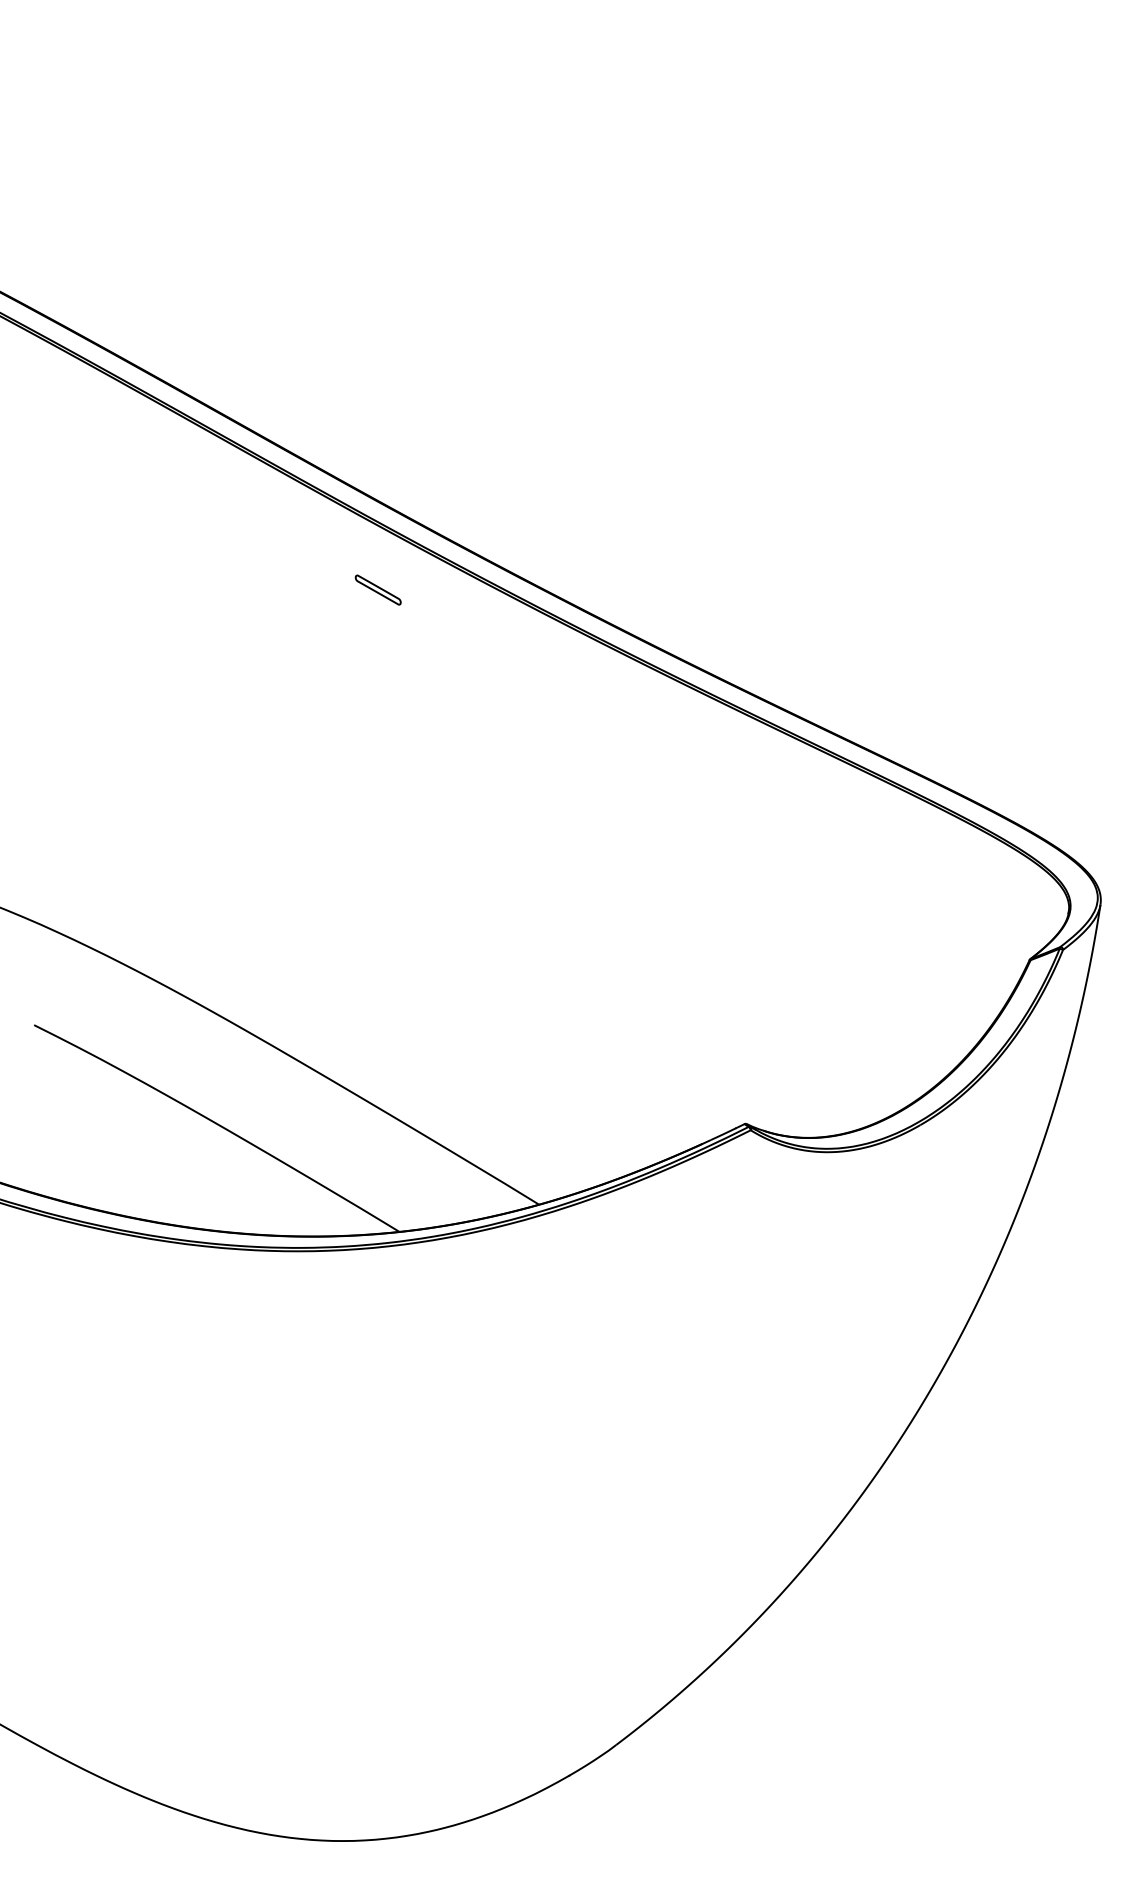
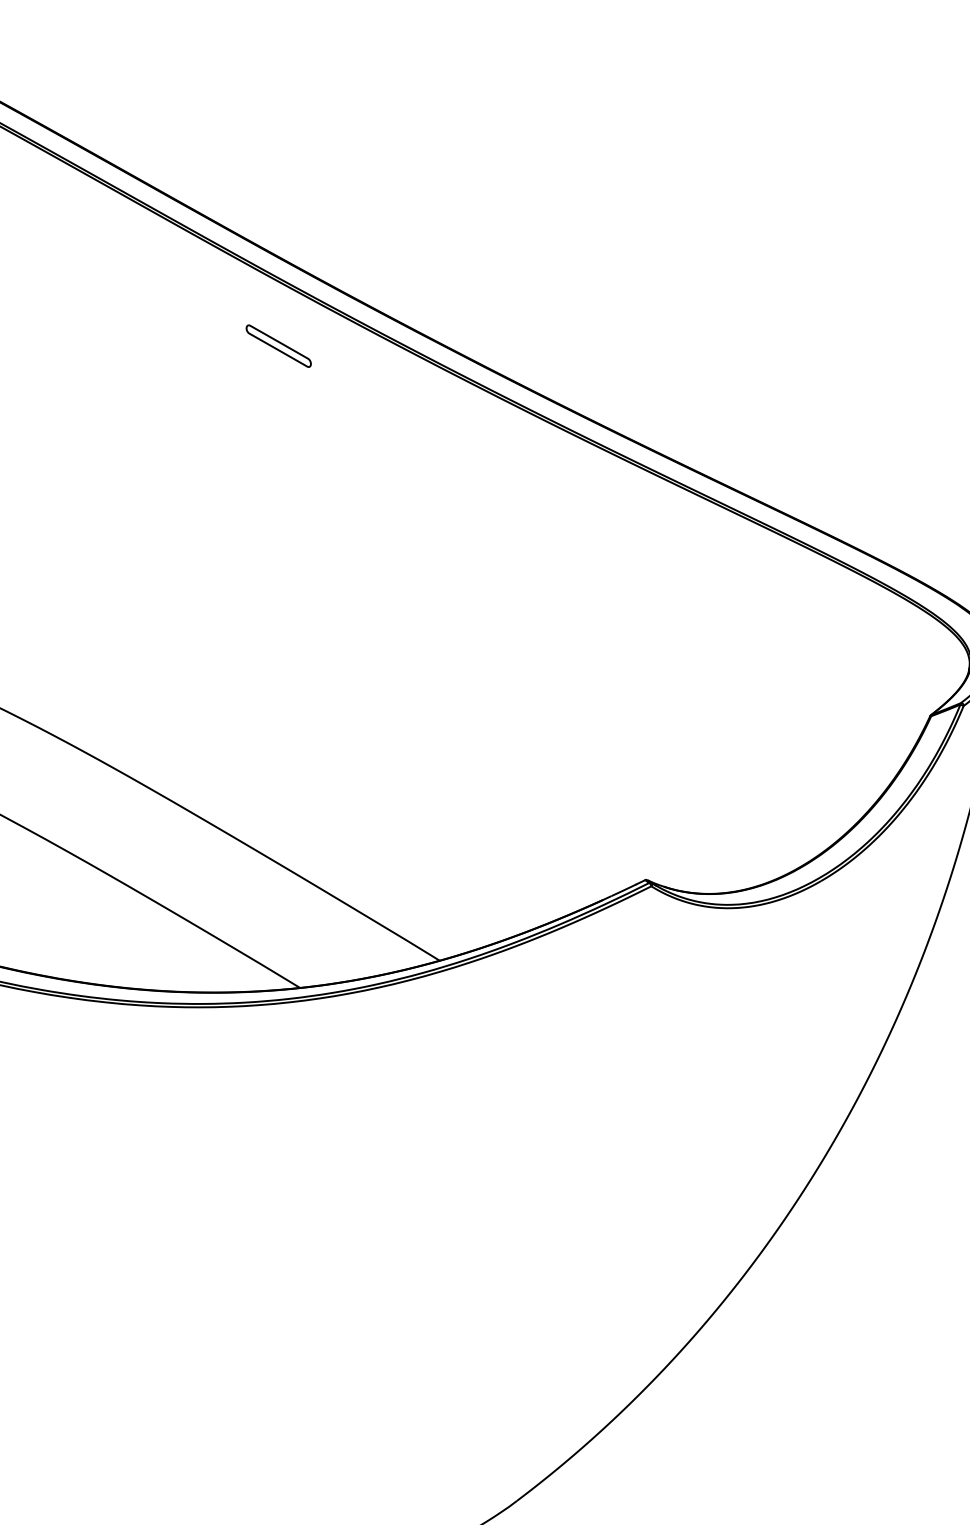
part: (378, 589) -> (279, 345), size x1.43

